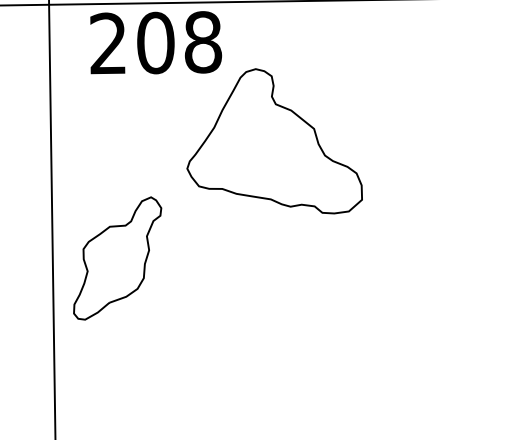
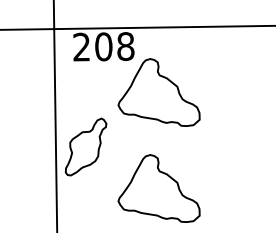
part: (273, 347) -> (158, 188), added

